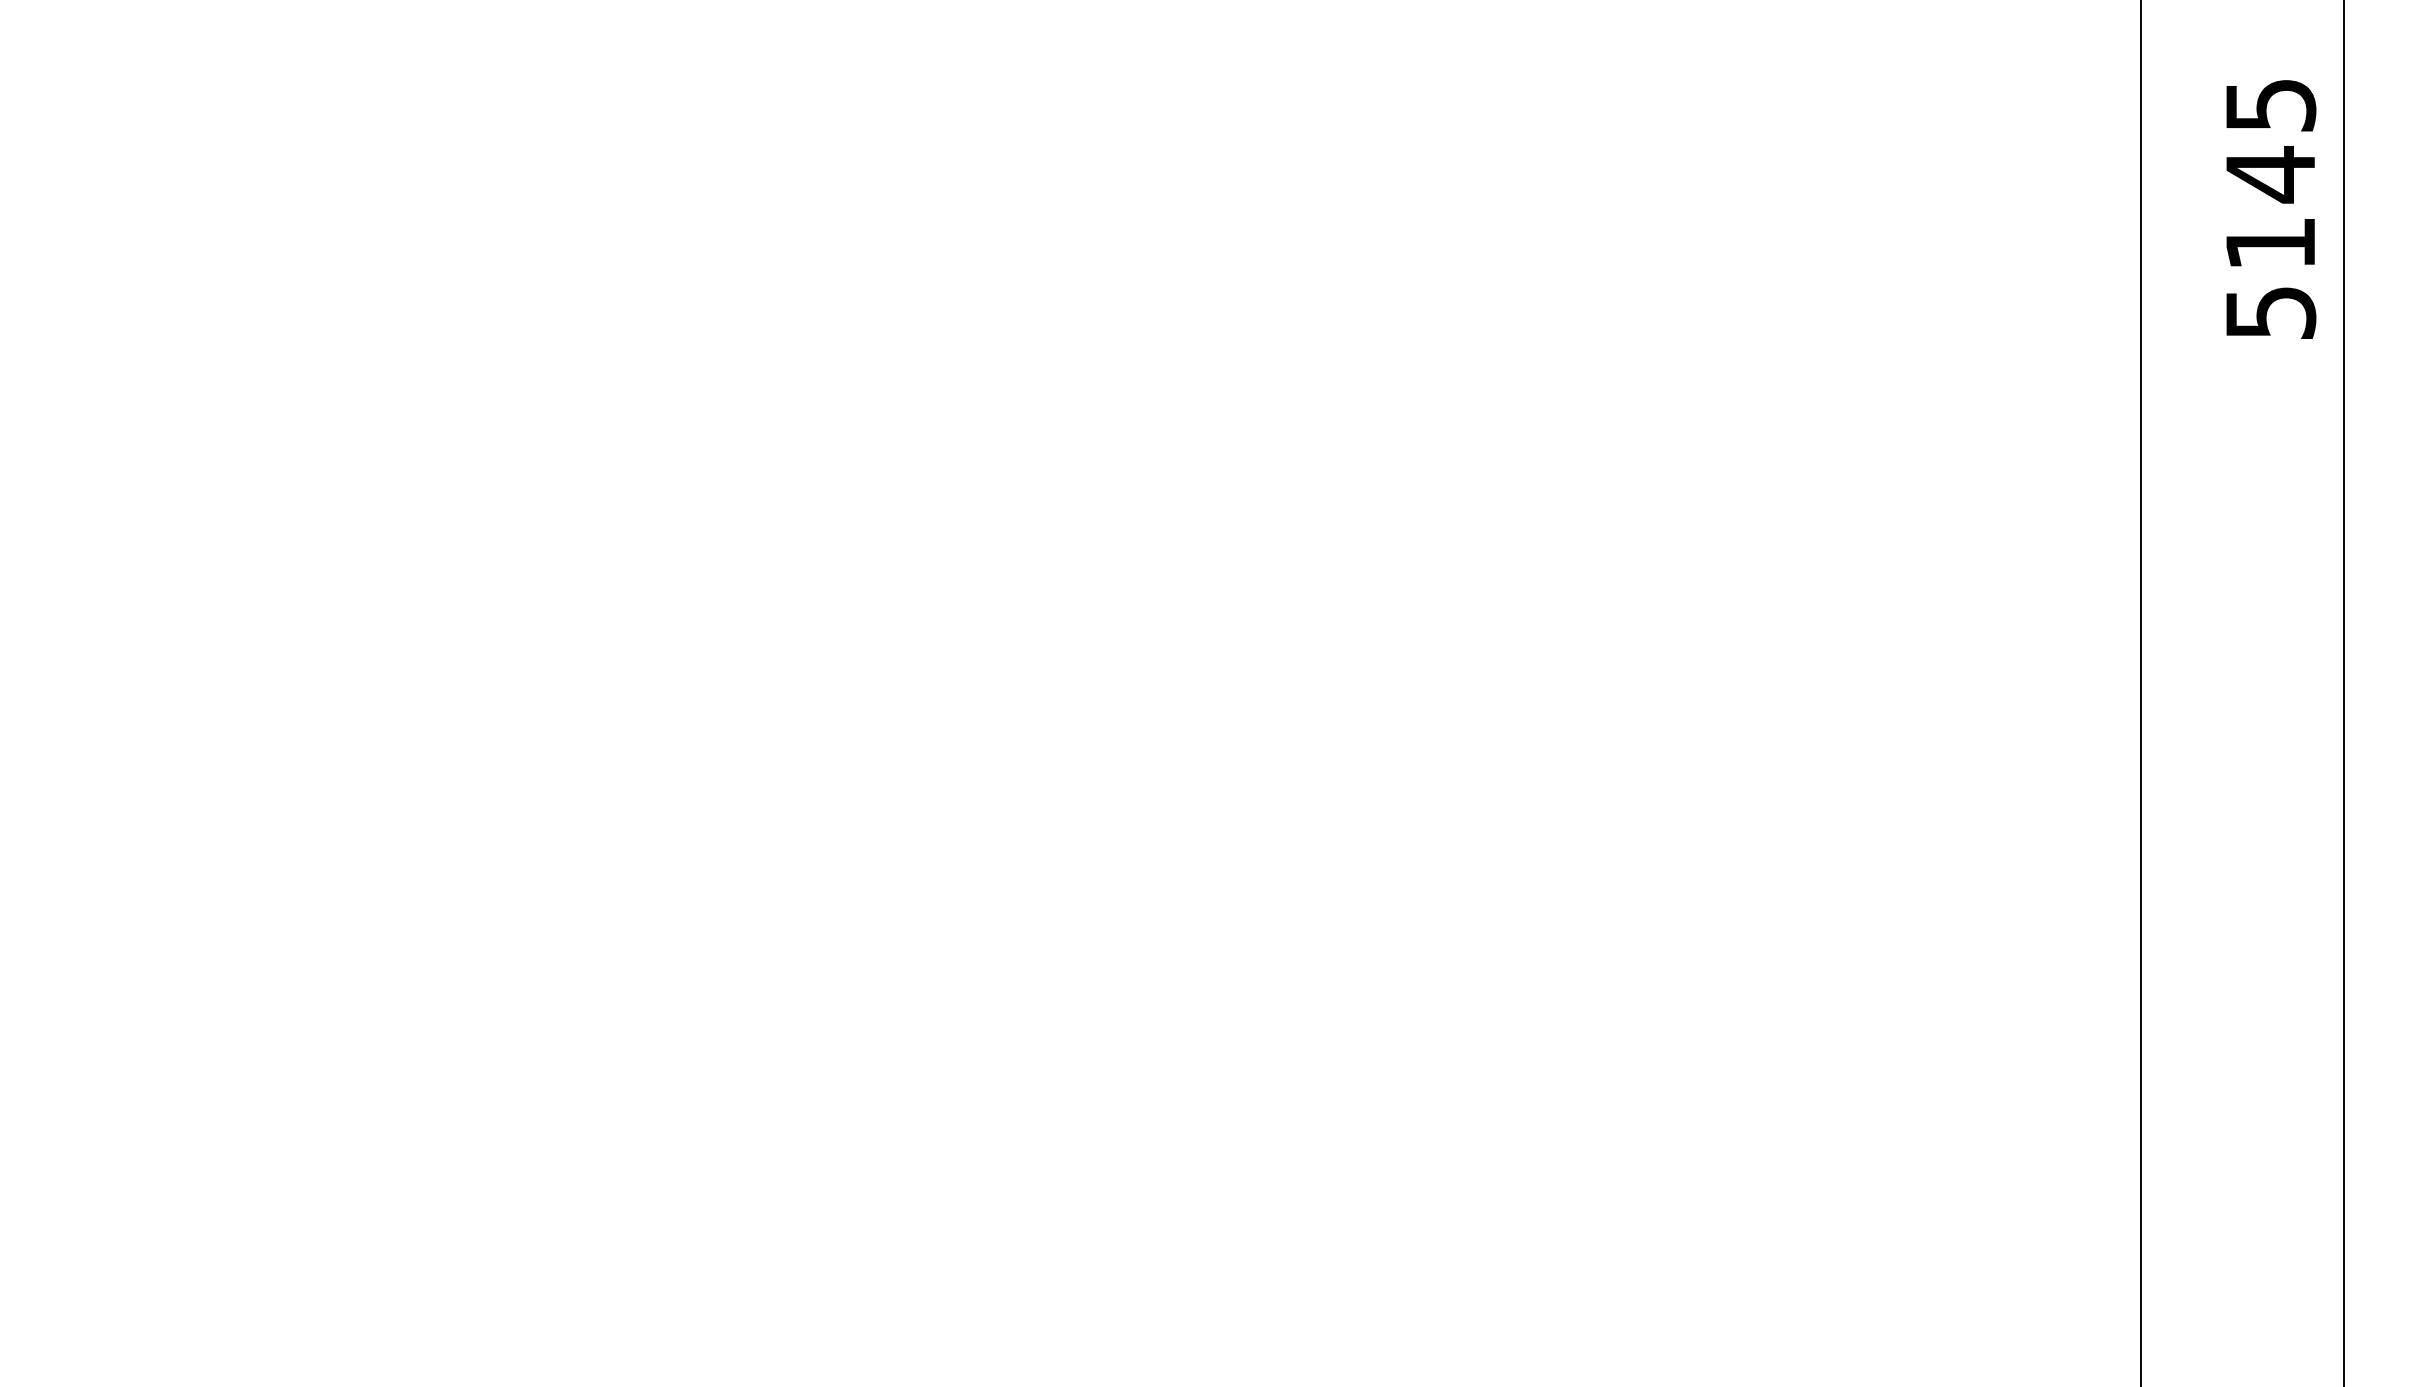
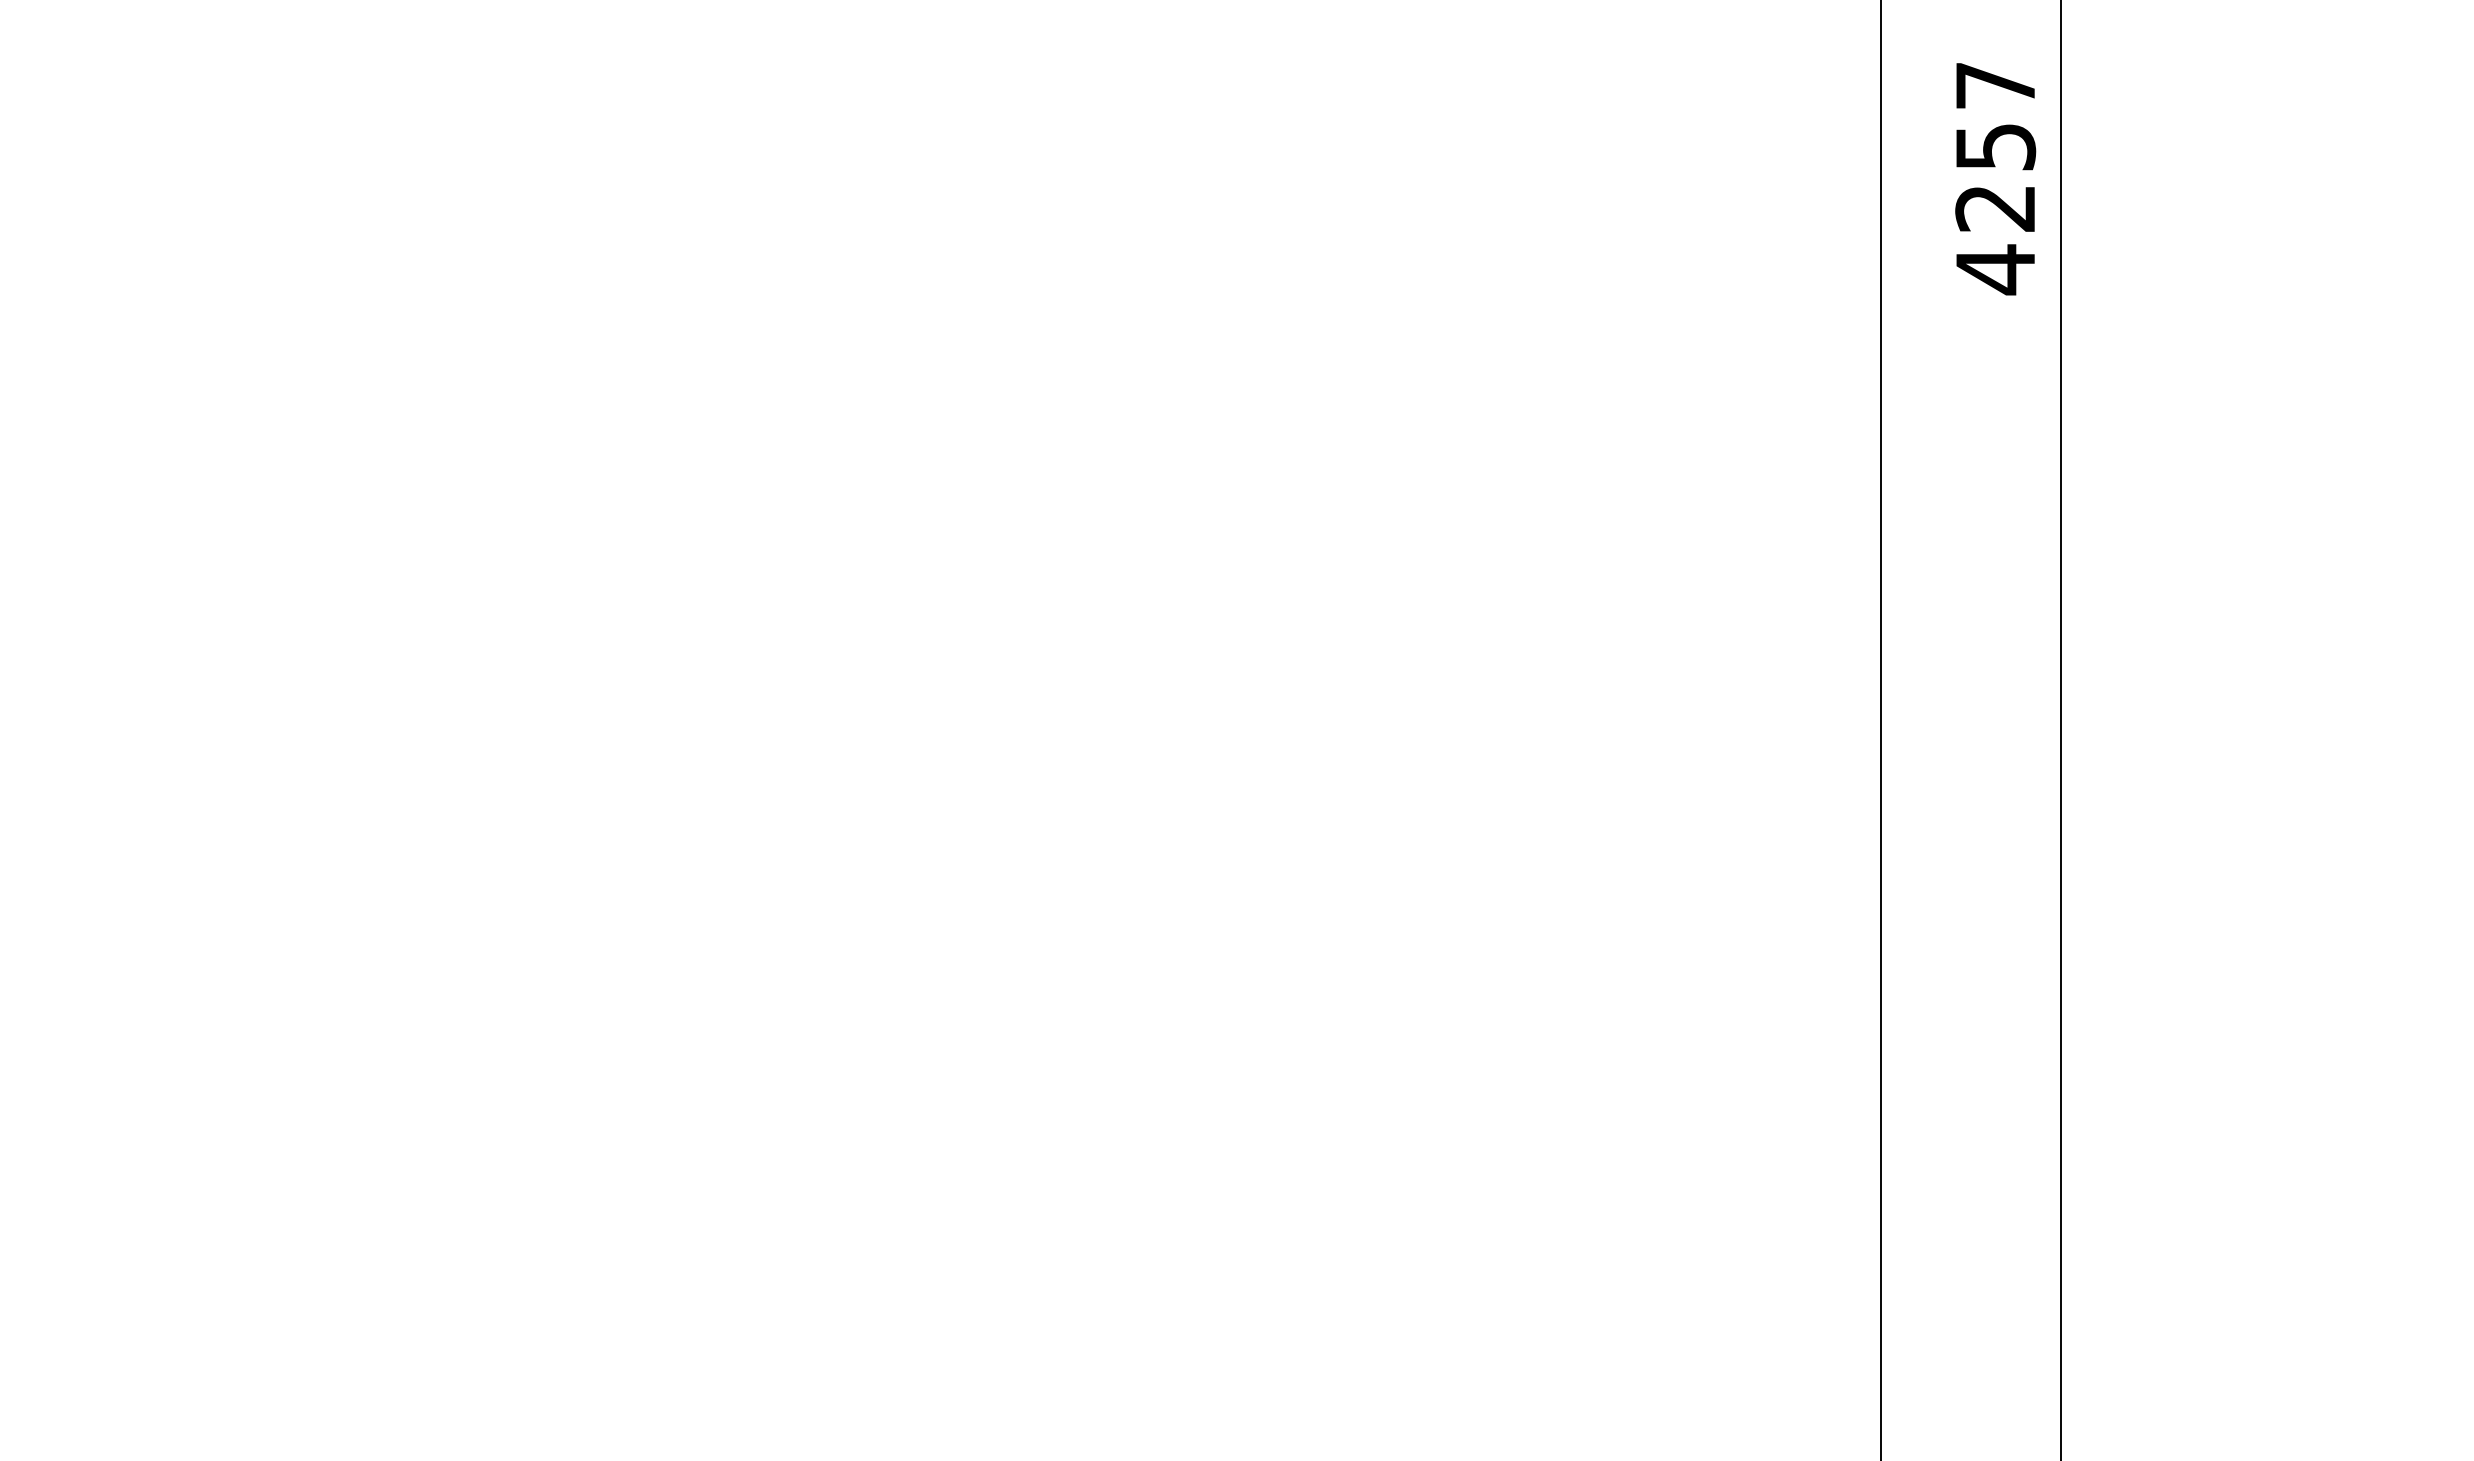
text: (2270, 211) -> (1995, 179), 5145 -> 4257

